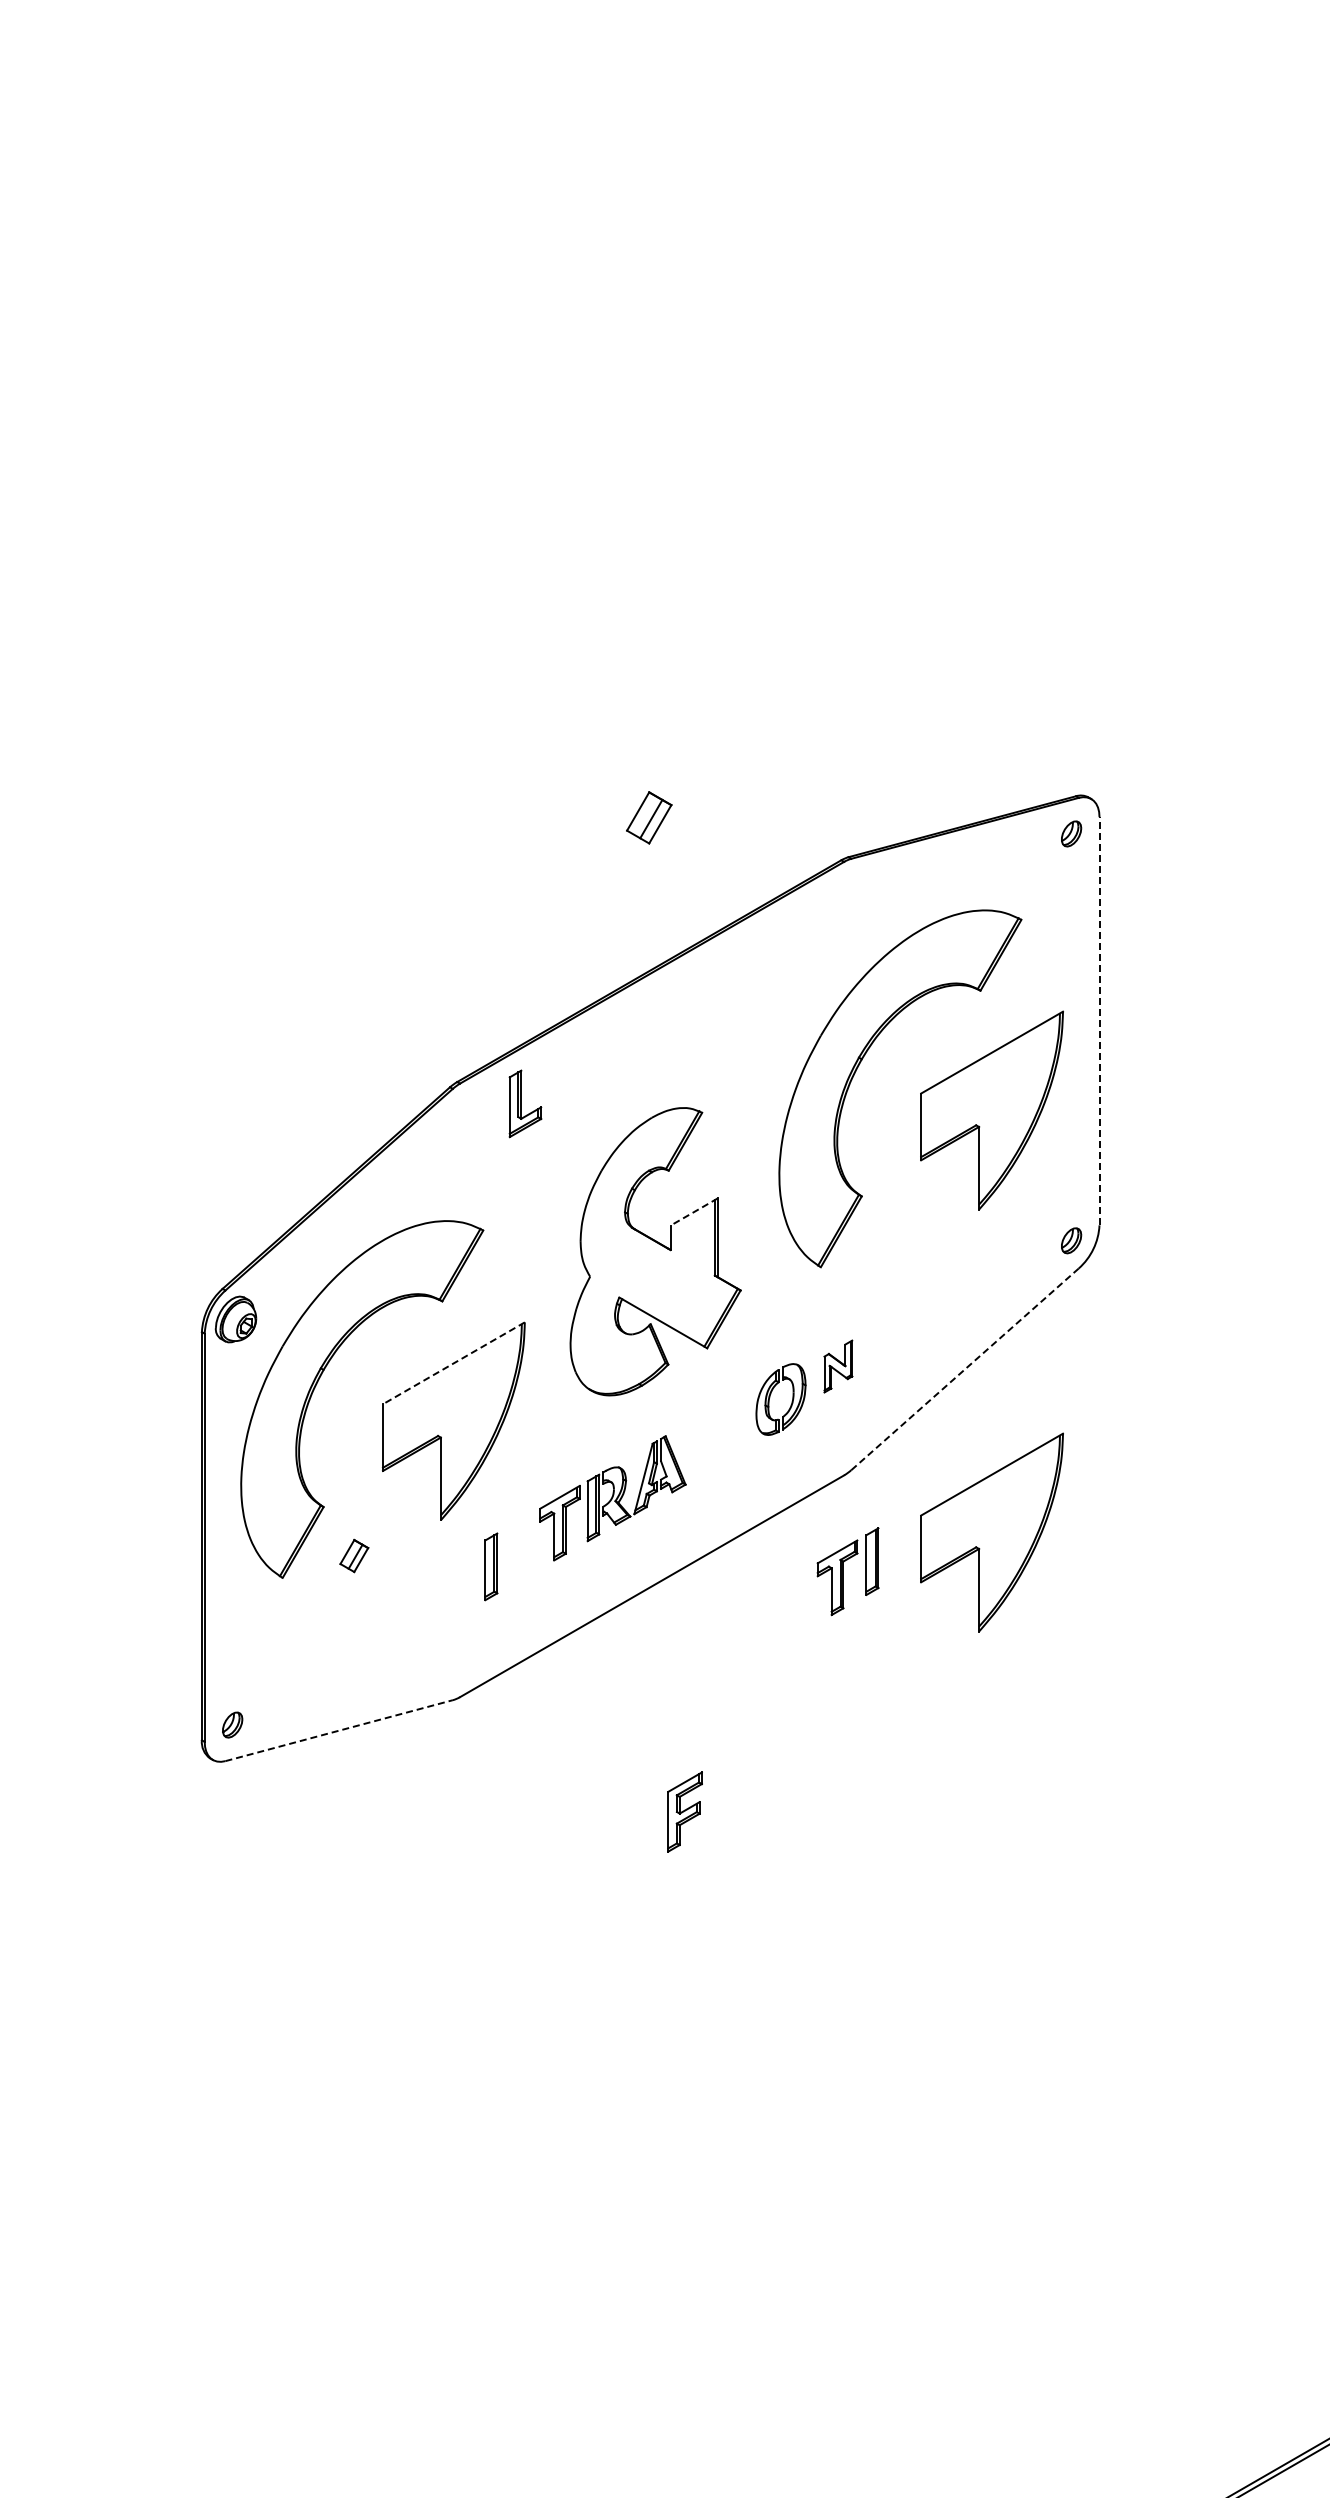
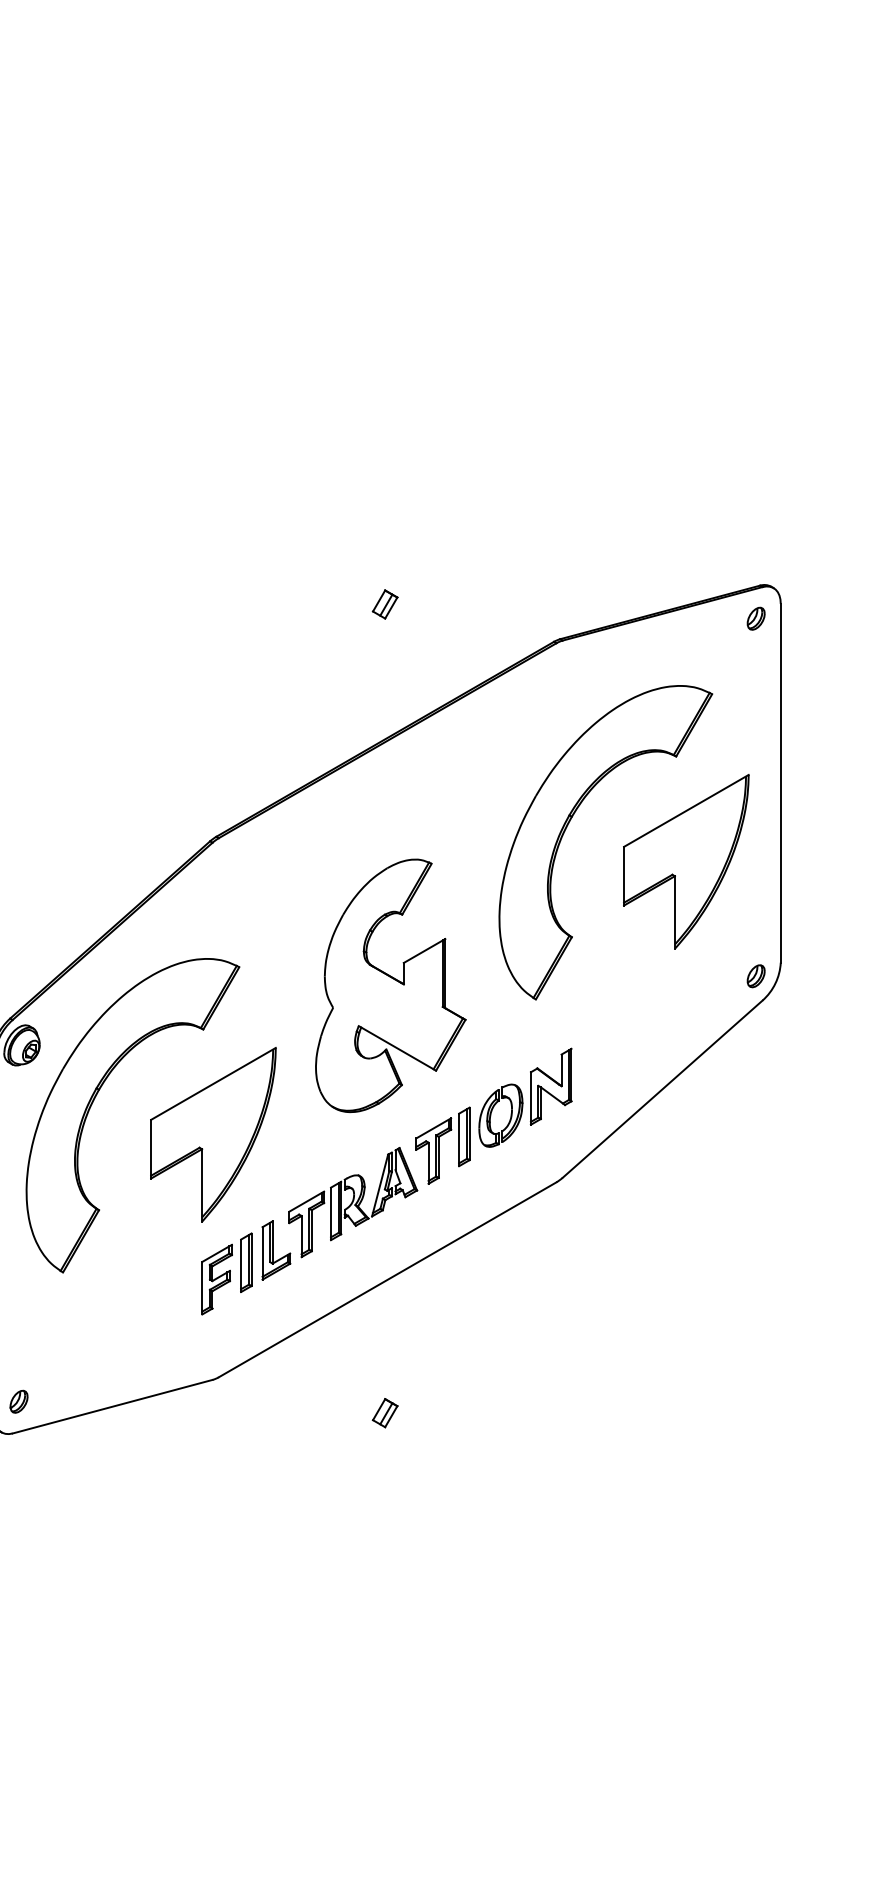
part: (649, 817) -> (385, 604), size x0.62
line: (1099, 1020) -> (780, 782), dashed -> solid
part: (525, 1103) -> (276, 1250), moved
line: (693, 1212) -> (424, 951), dashed -> solid
line: (453, 1363) -> (213, 1084), dashed -> solid
part: (838, 1366) -> (551, 1086), size x1.67
line: (965, 1369) -> (663, 1089), dashed -> solid
part: (991, 1532) -> (685, 1232), removed
part: (354, 1555) -> (385, 1412), moved
part: (847, 1571) -> (442, 1145), moved
line: (339, 1730) -> (112, 1406), dashed -> solid
part: (684, 1811) -> (216, 1279), moved

